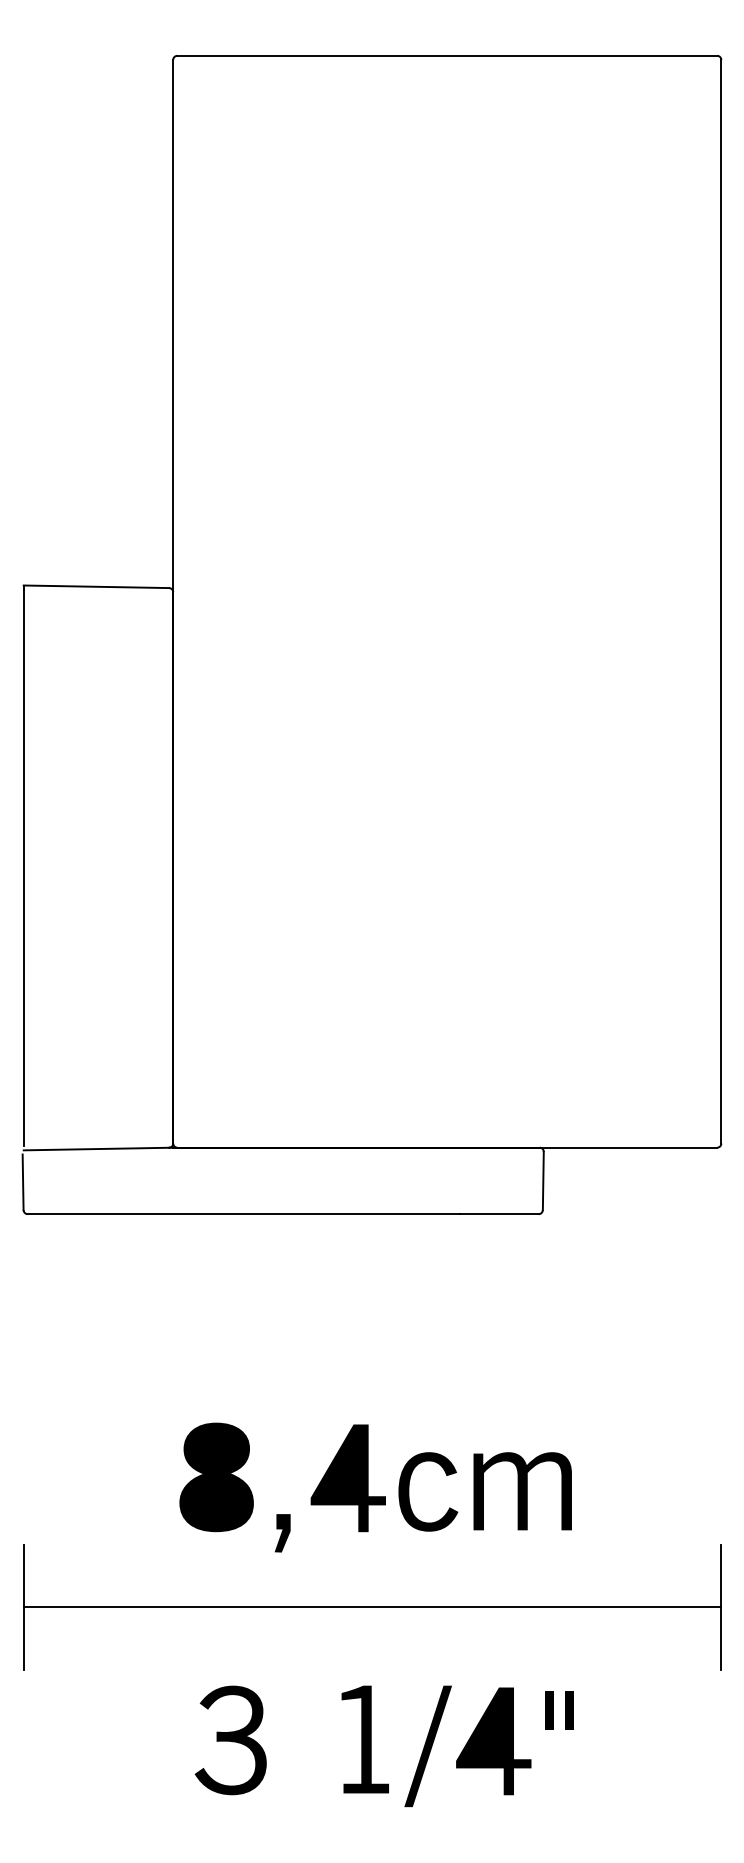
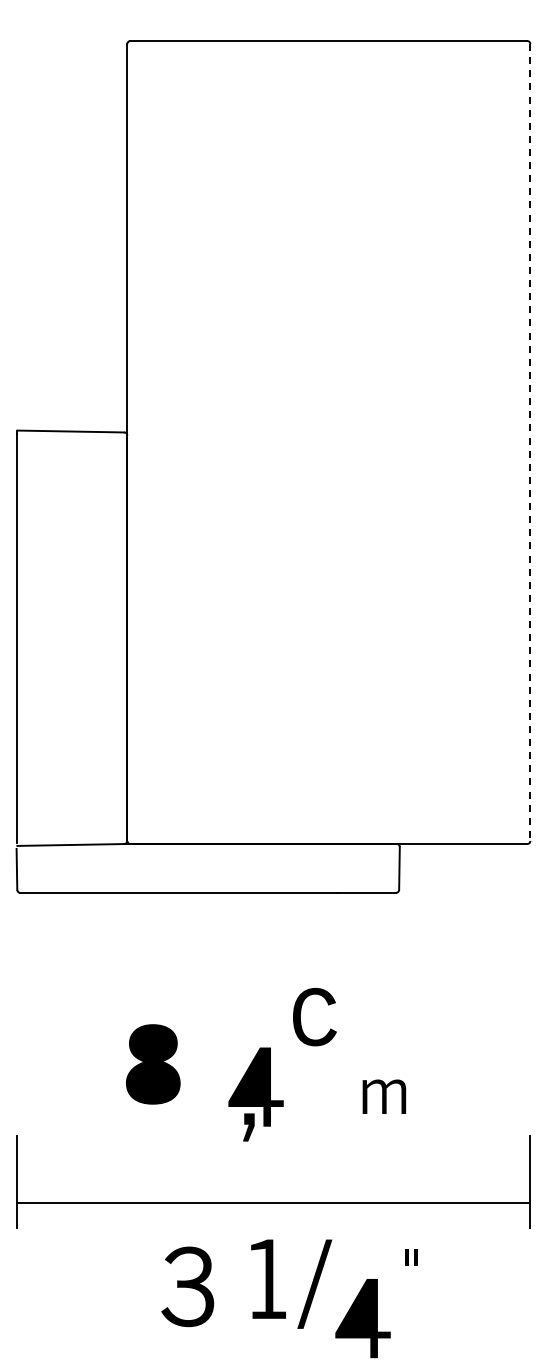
line: (721, 603) -> (530, 443), solid -> dashed
part: (216, 1477) -> (153, 1064), moved
part: (522, 1491) -> (384, 1096), size x0.6
part: (410, 1497) -> (301, 1021), moved
part: (282, 1533) -> (248, 1127), moved
line: (372, 1606) -> (273, 1202), moved
part: (559, 1710) -> (411, 1257), size x0.6
part: (230, 1739) -> (187, 1286), moved
part: (493, 1741) -> (362, 1318), moved

